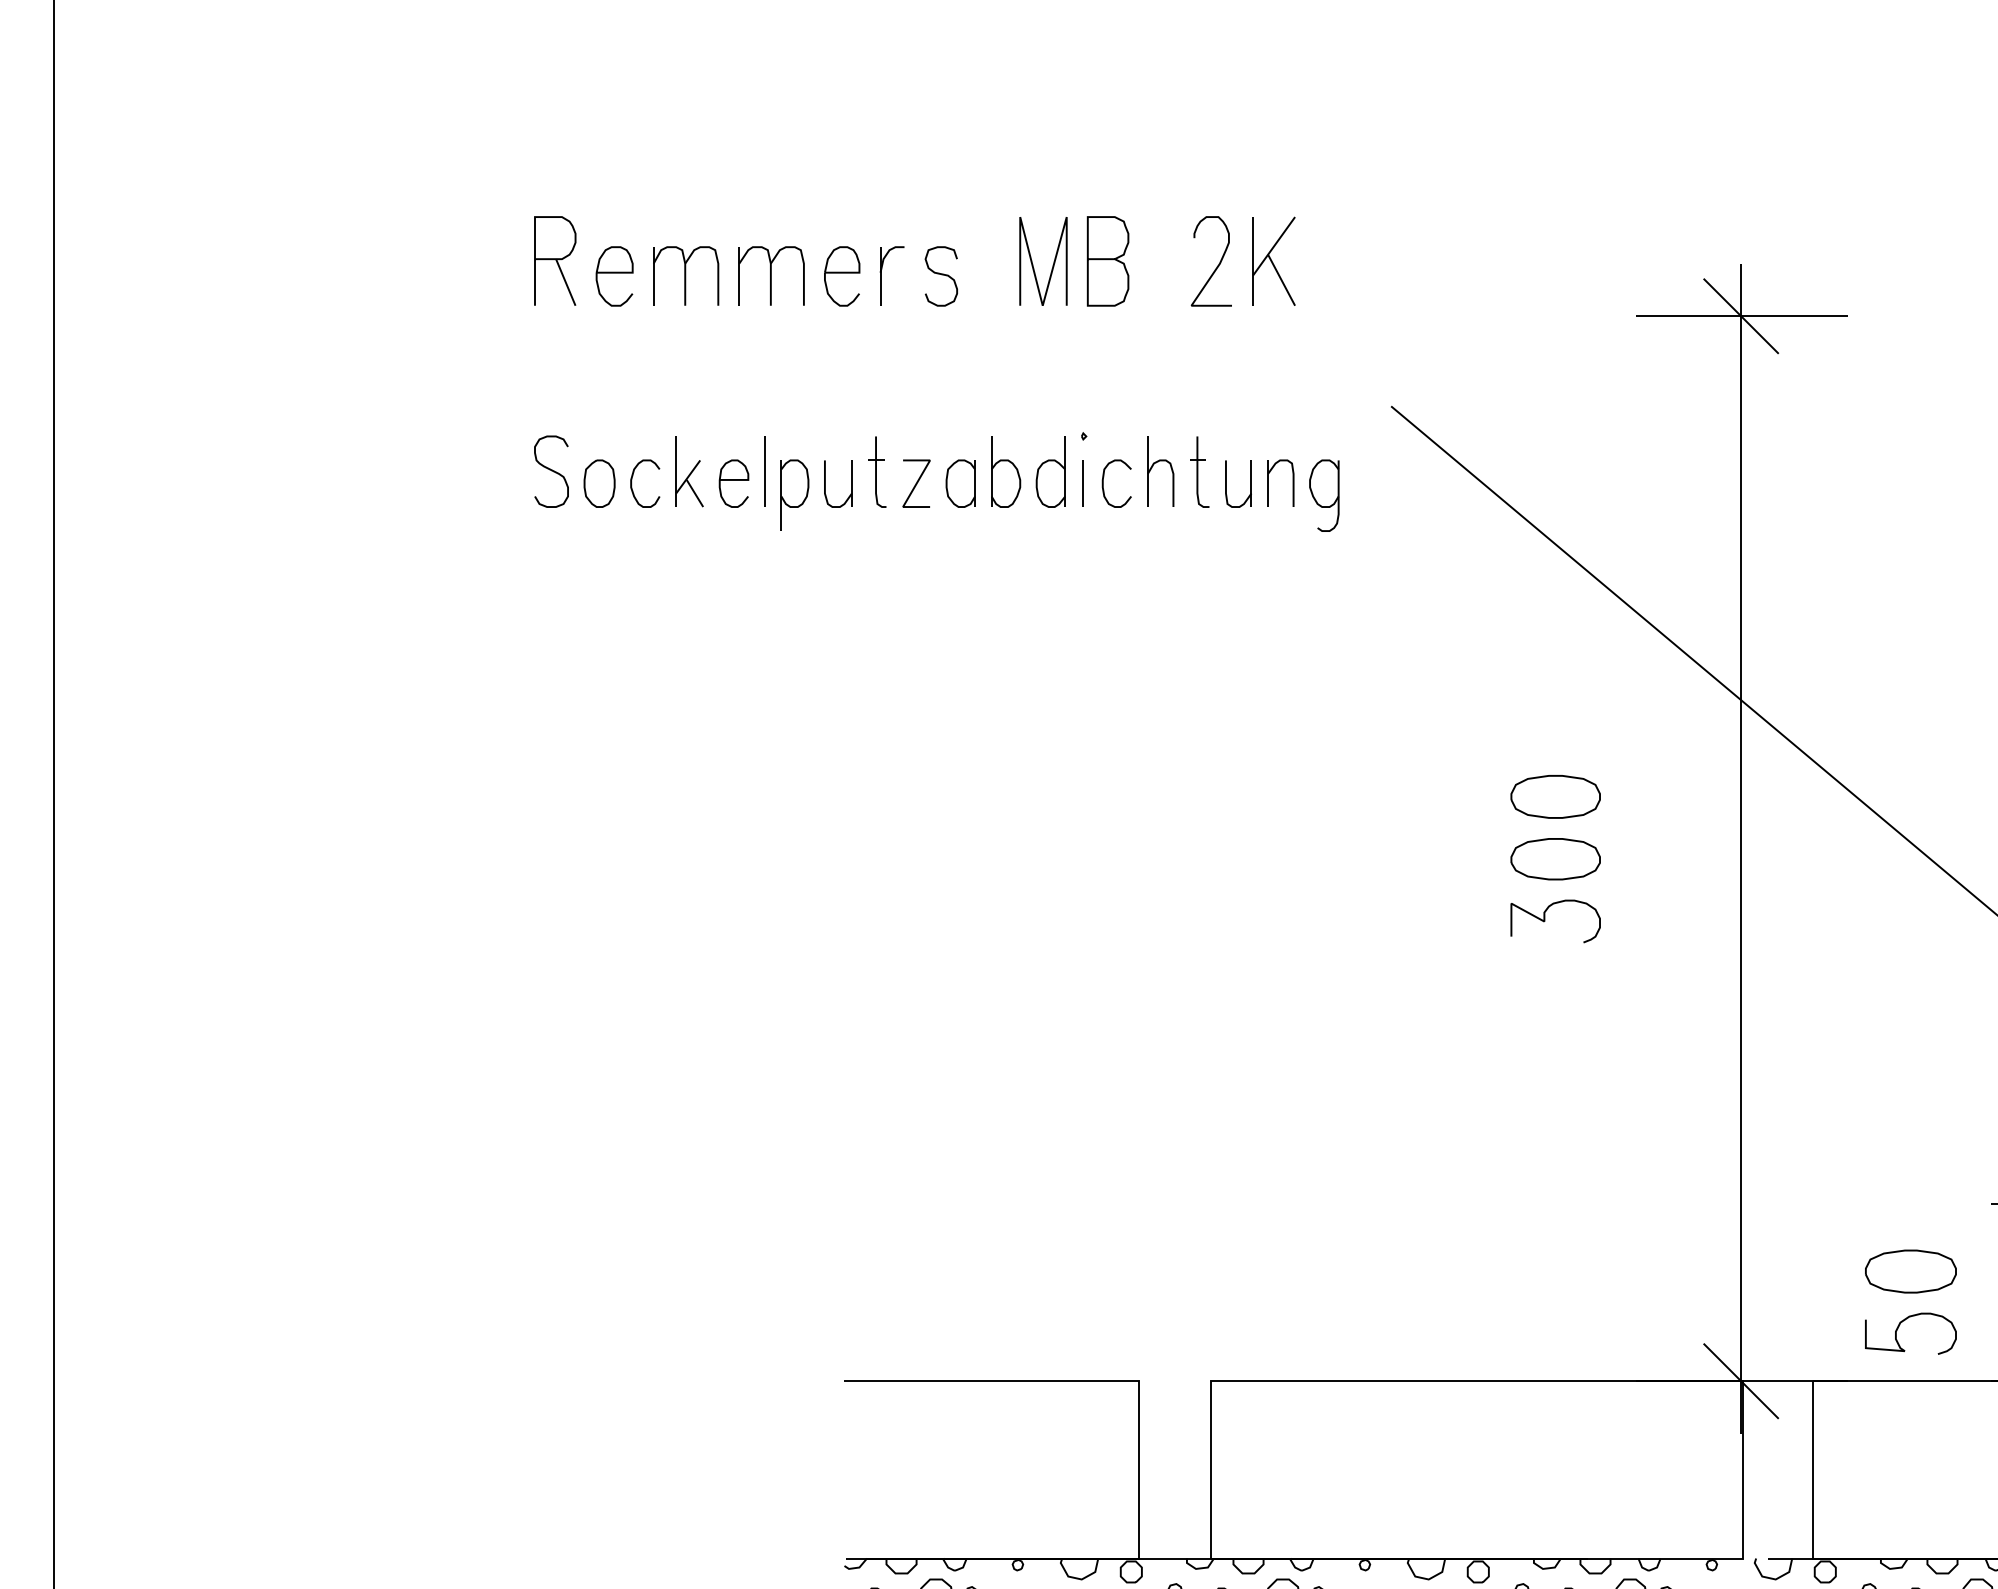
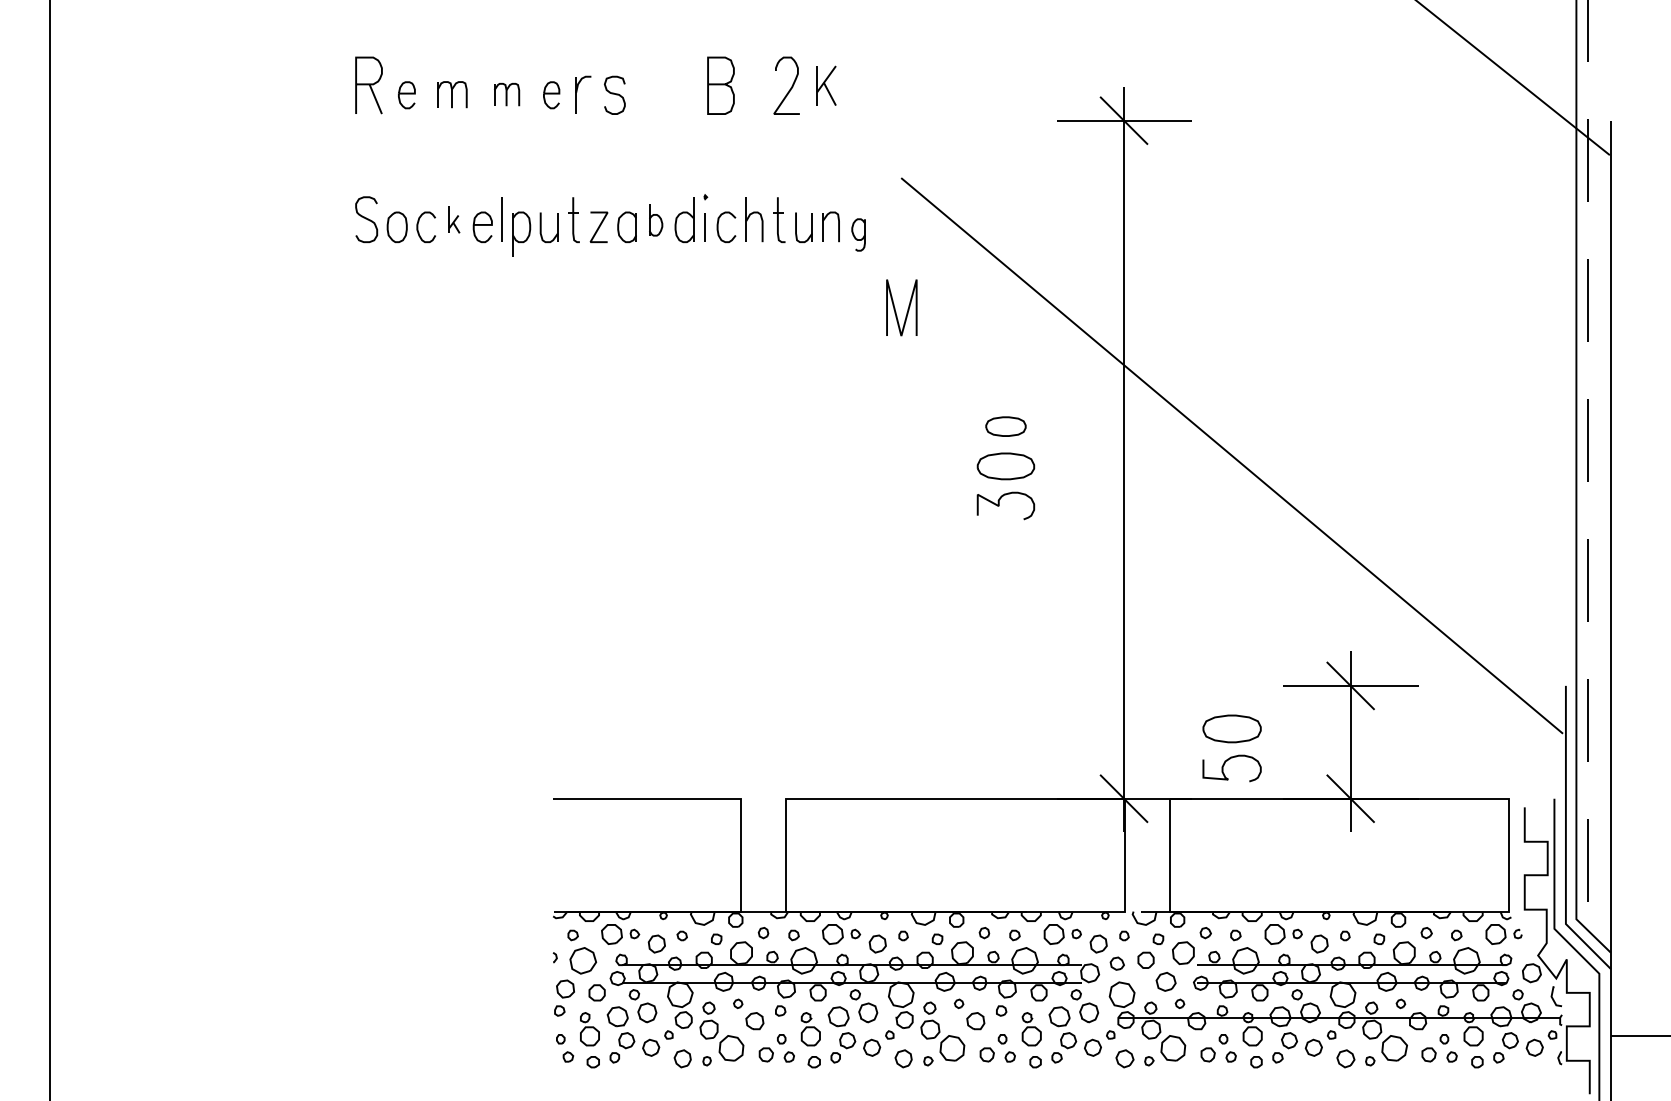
line: (1033, 260) -> (895, 307), moved
part: (1273, 260) -> (826, 85), size x0.7
part: (614, 275) -> (406, 94), size x0.7
part: (686, 275) -> (452, 94), size x0.7
part: (771, 275) -> (506, 94), size x0.6
part: (841, 275) -> (551, 94), size x0.7
part: (689, 471) -> (454, 219), size x0.6
part: (1005, 472) -> (655, 220), size x0.7
part: (1324, 494) -> (858, 234), size x0.7
part: (1554, 796) -> (1005, 426), size x0.7

